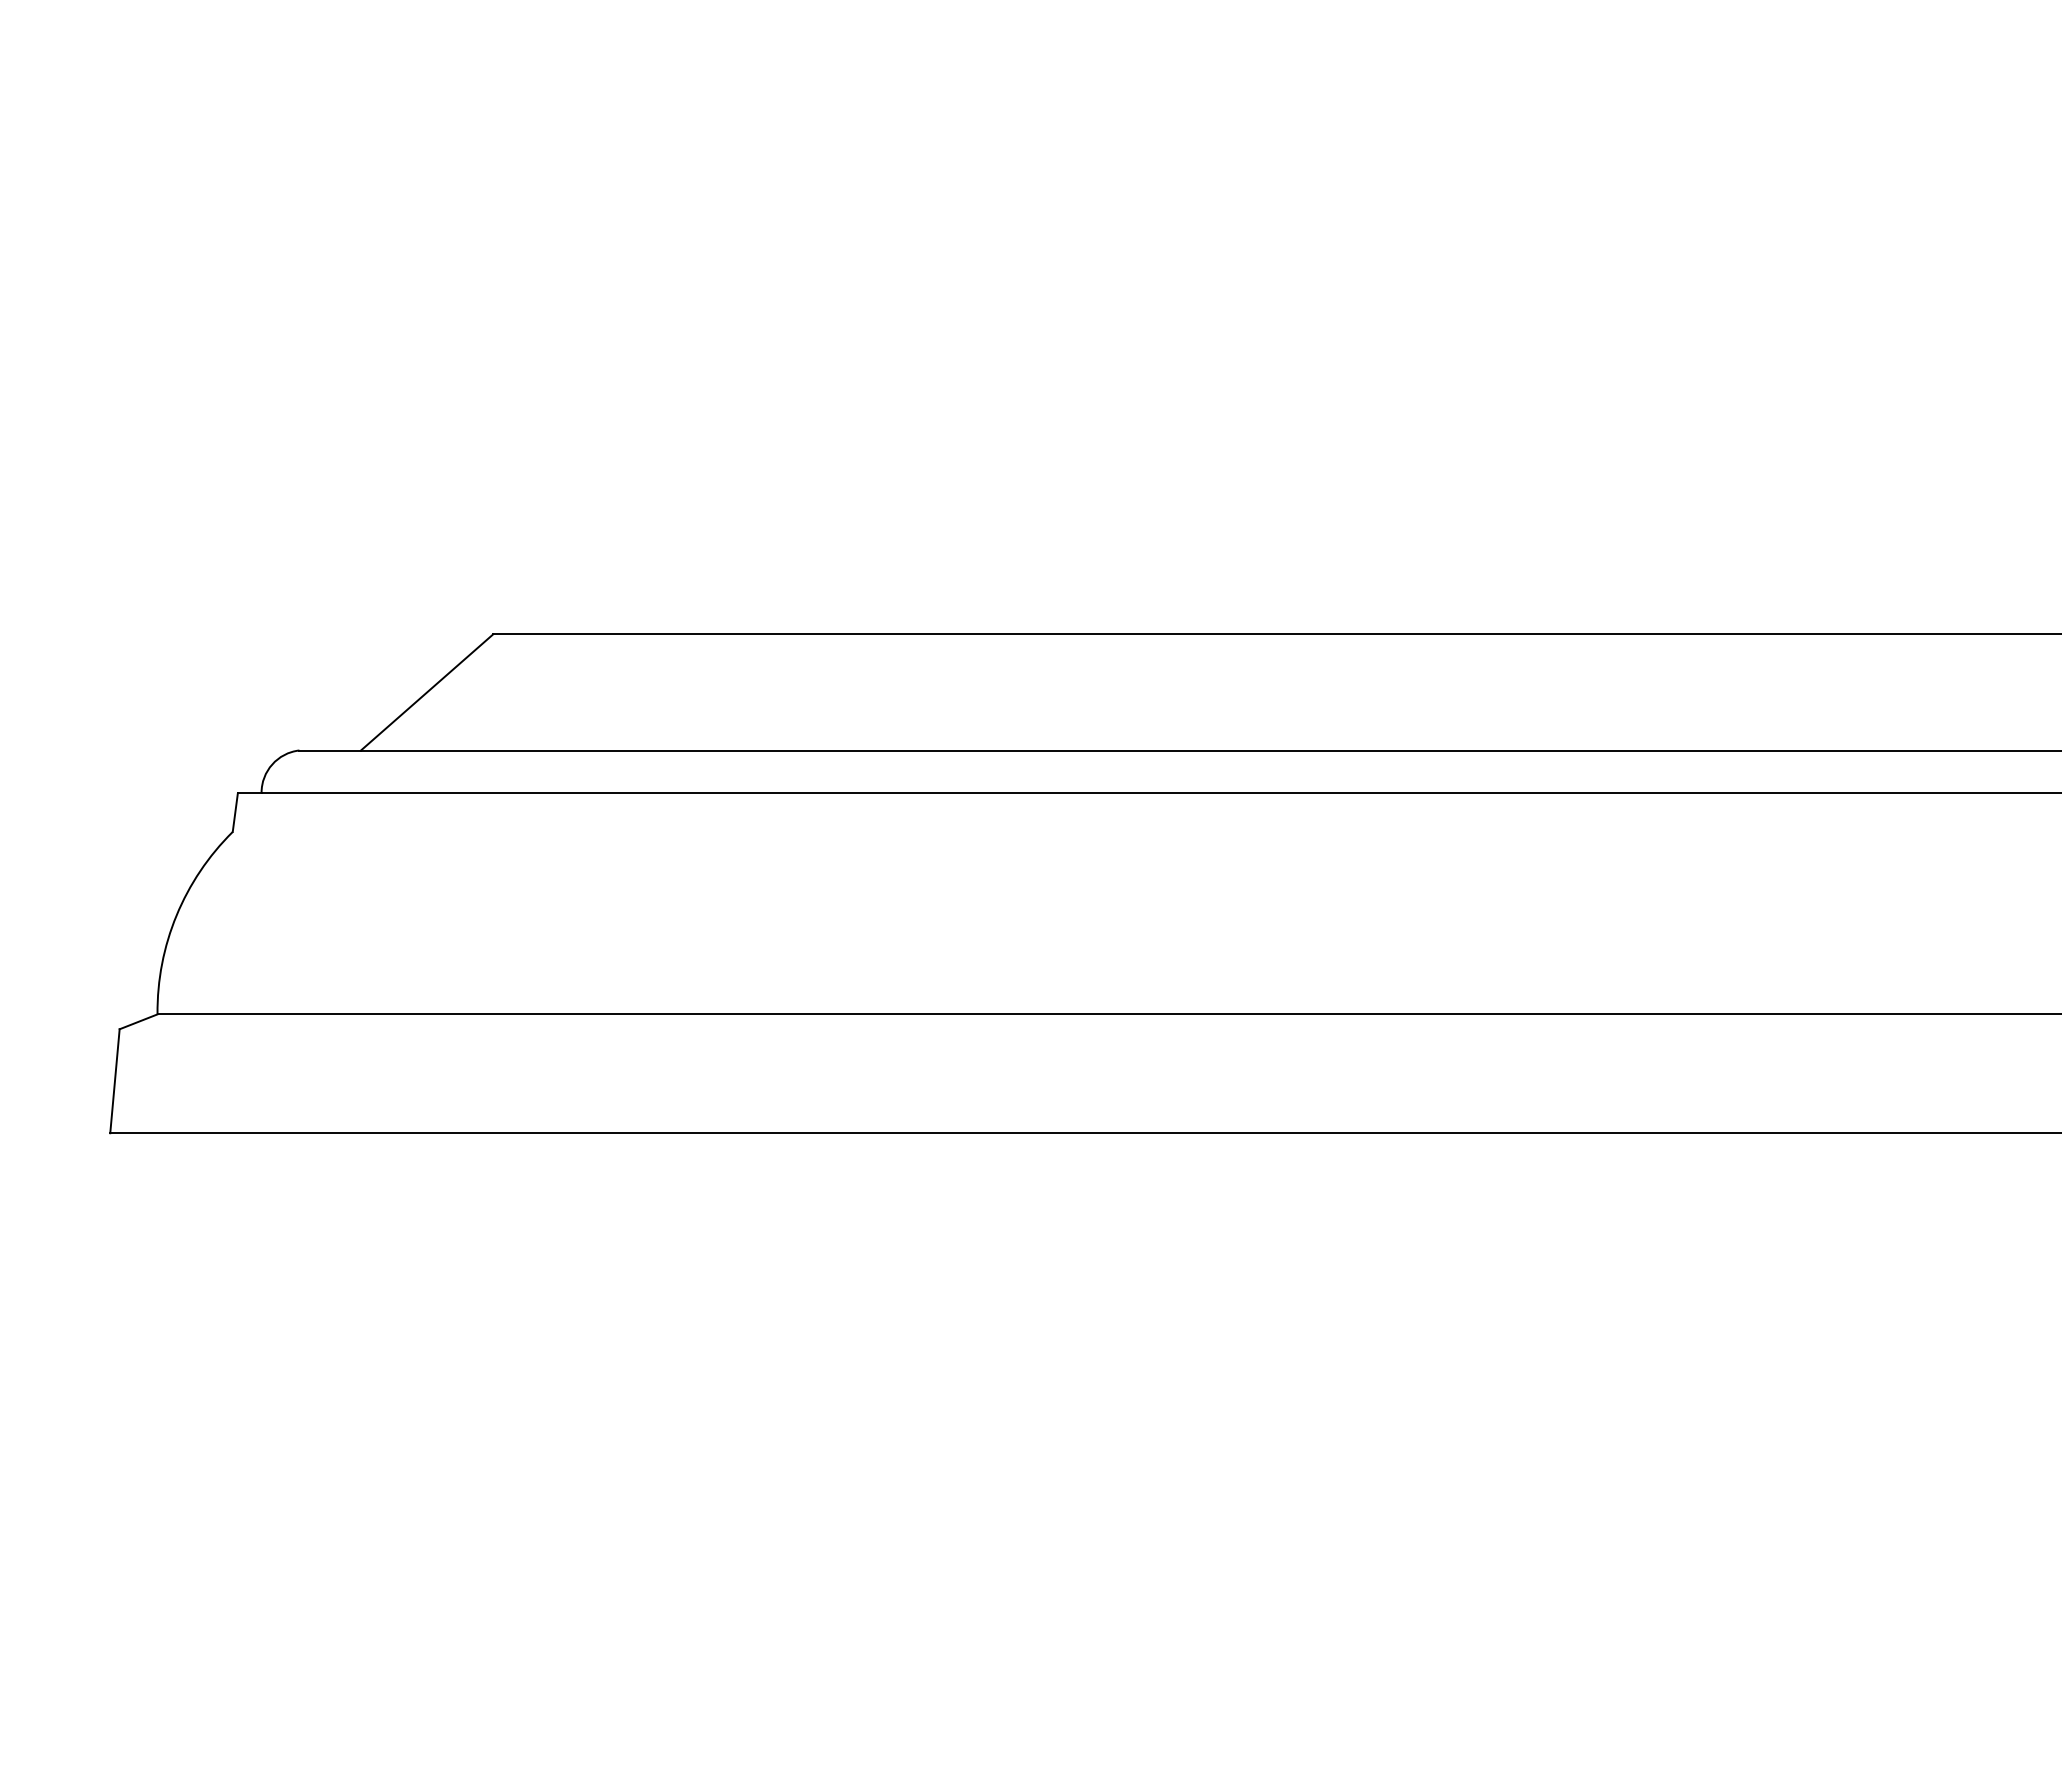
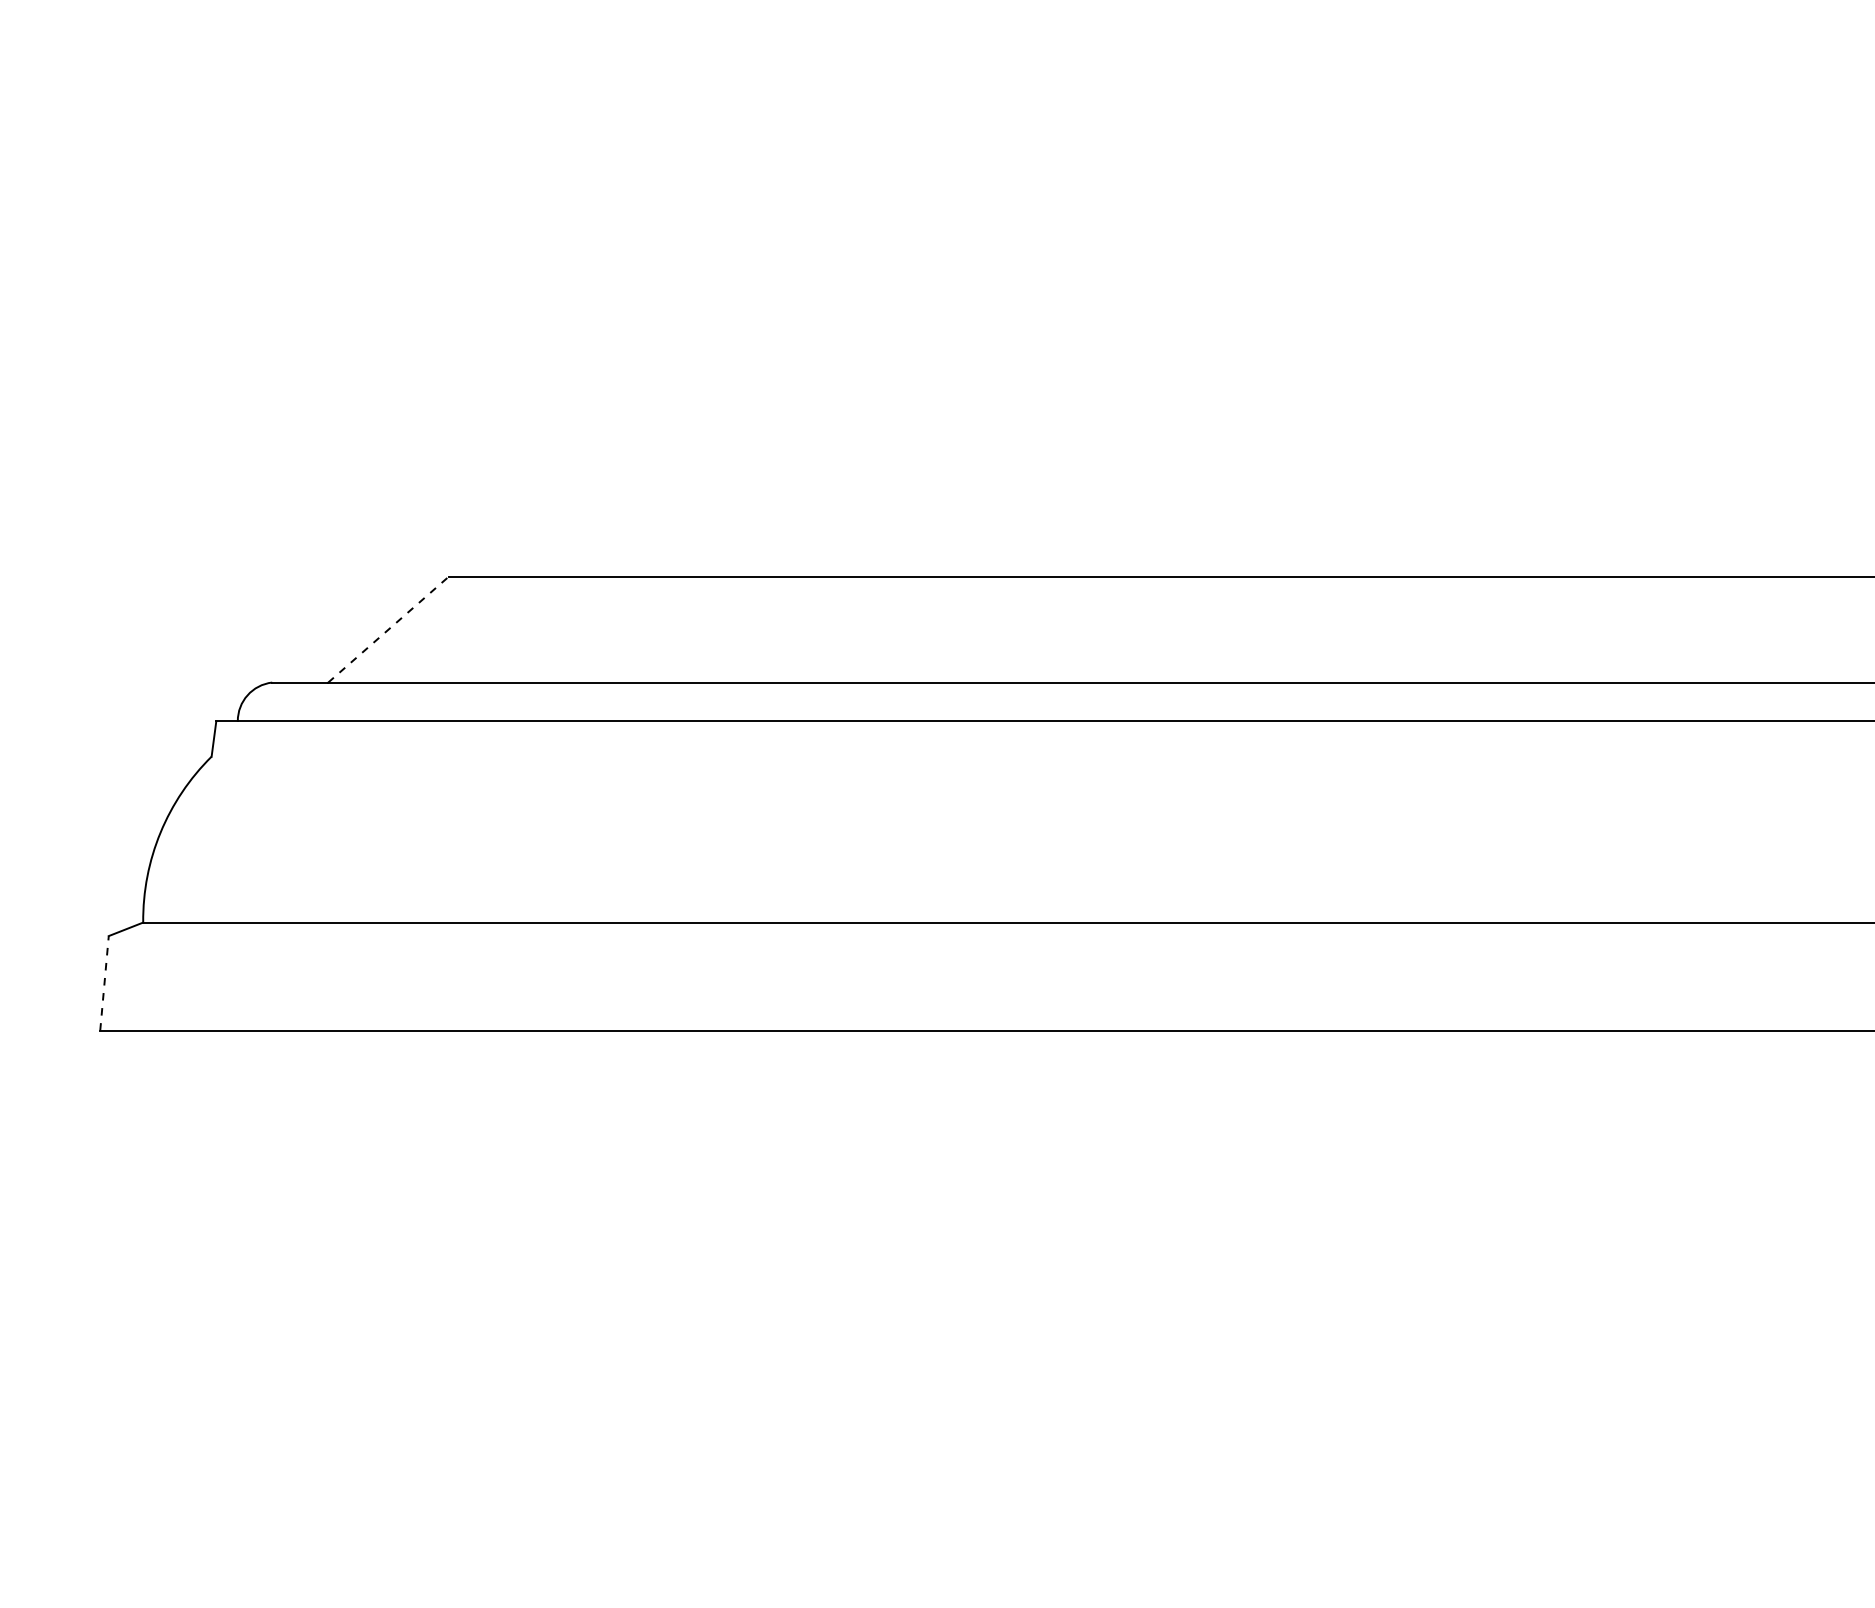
line: (427, 692) -> (388, 629), solid -> dashed
line: (114, 1080) -> (104, 982), solid -> dashed

